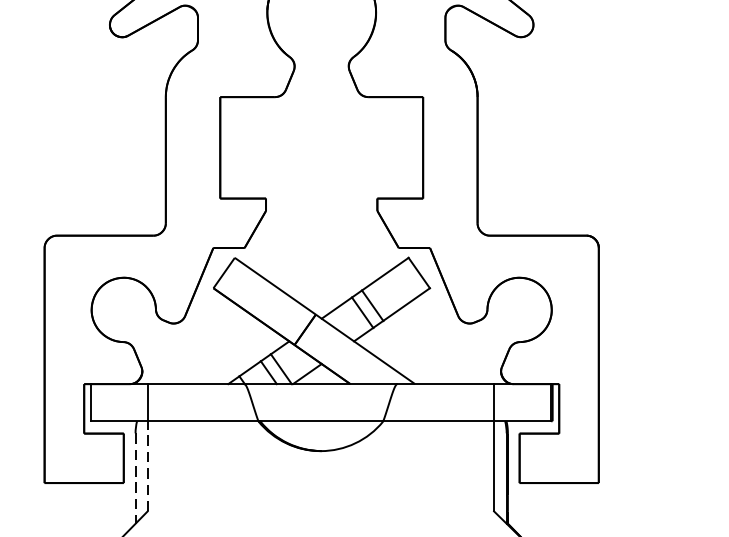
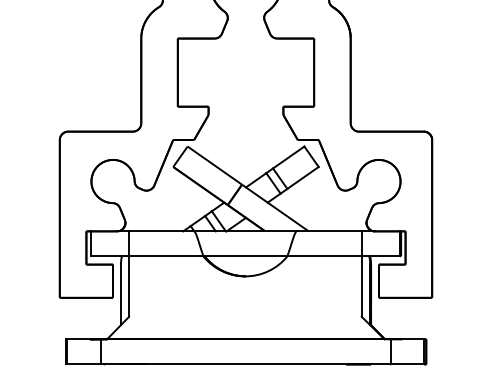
line: (148, 466) -> (129, 286), dashed -> solid
line: (134, 479) -> (120, 295), dashed -> solid

